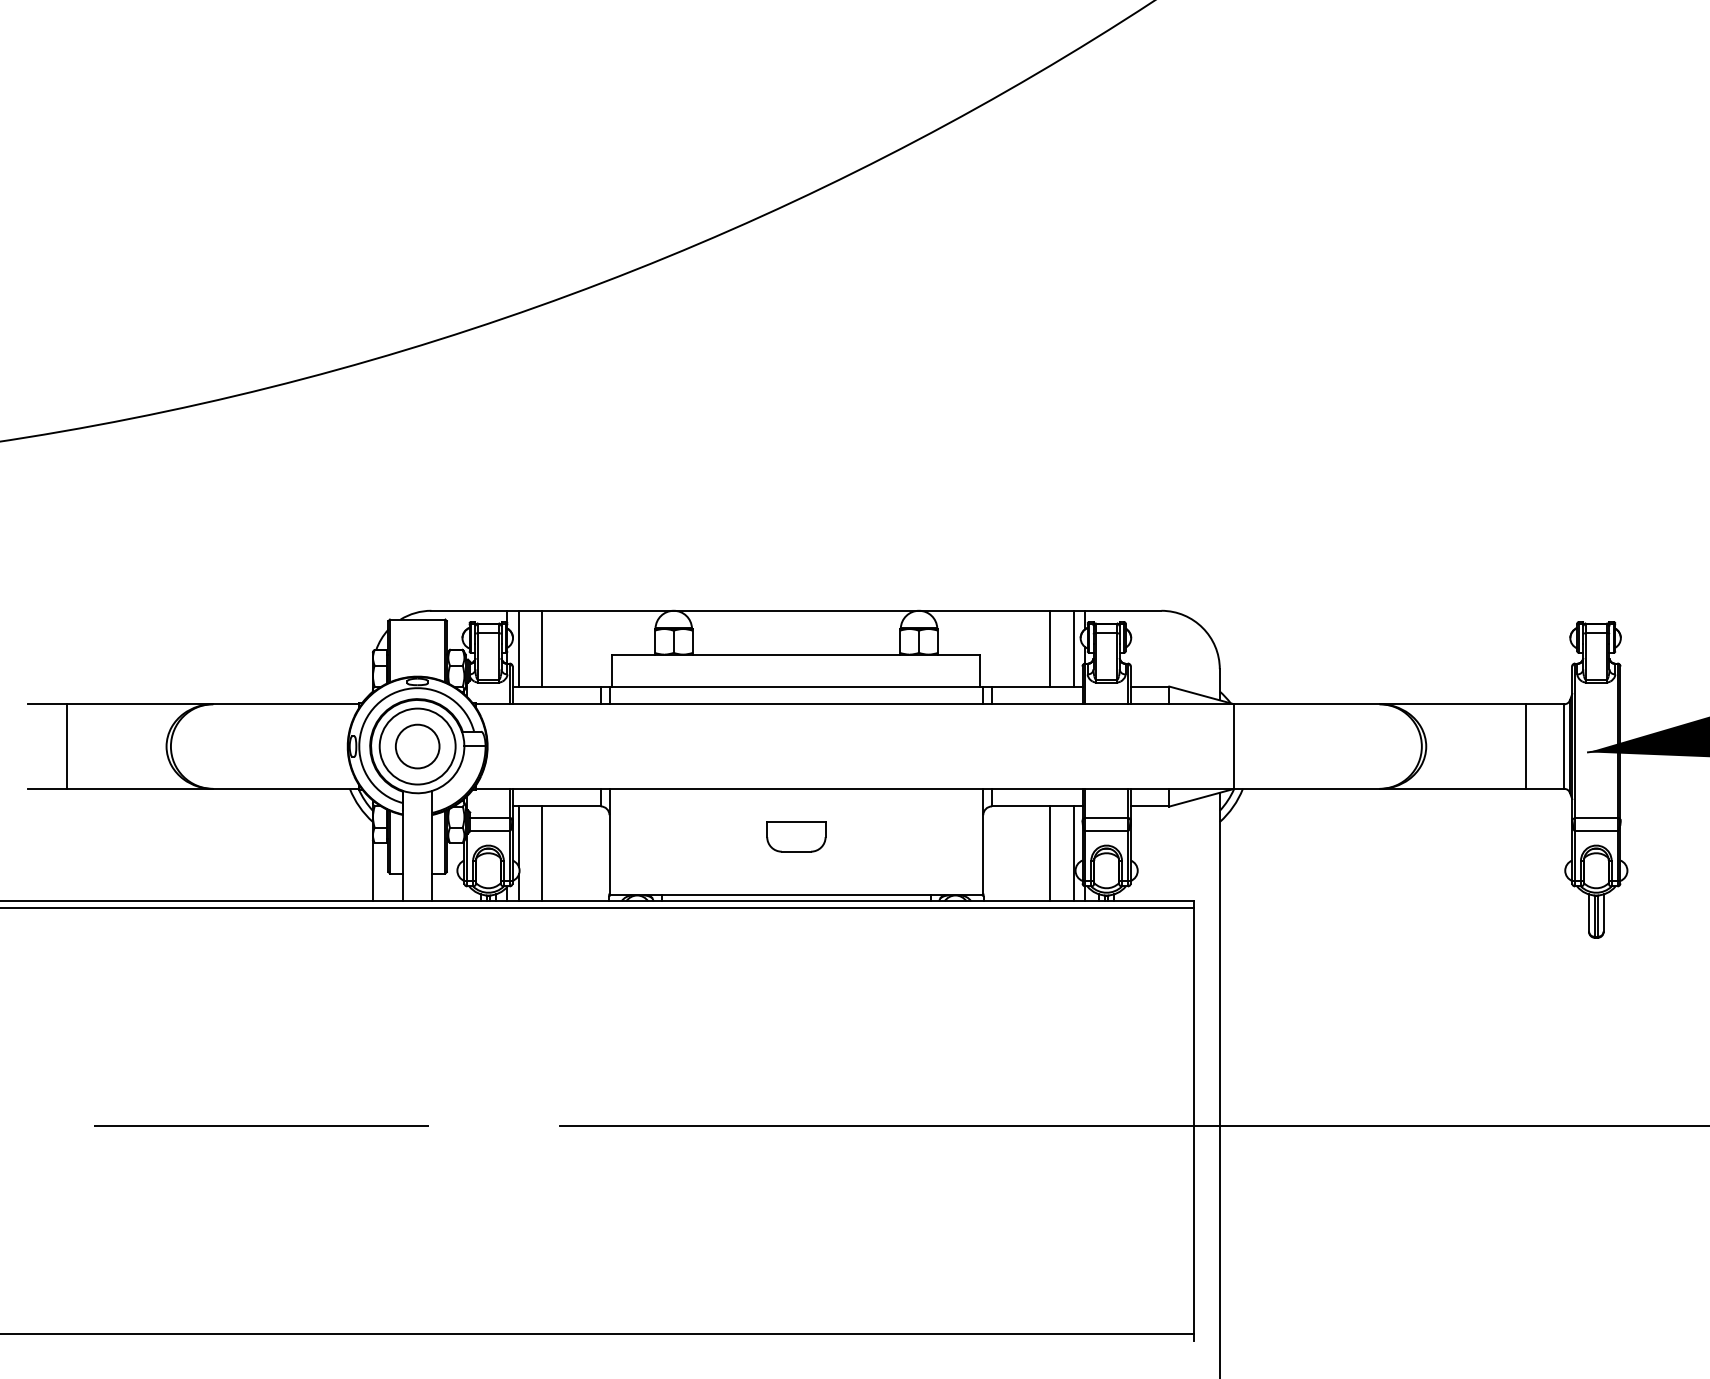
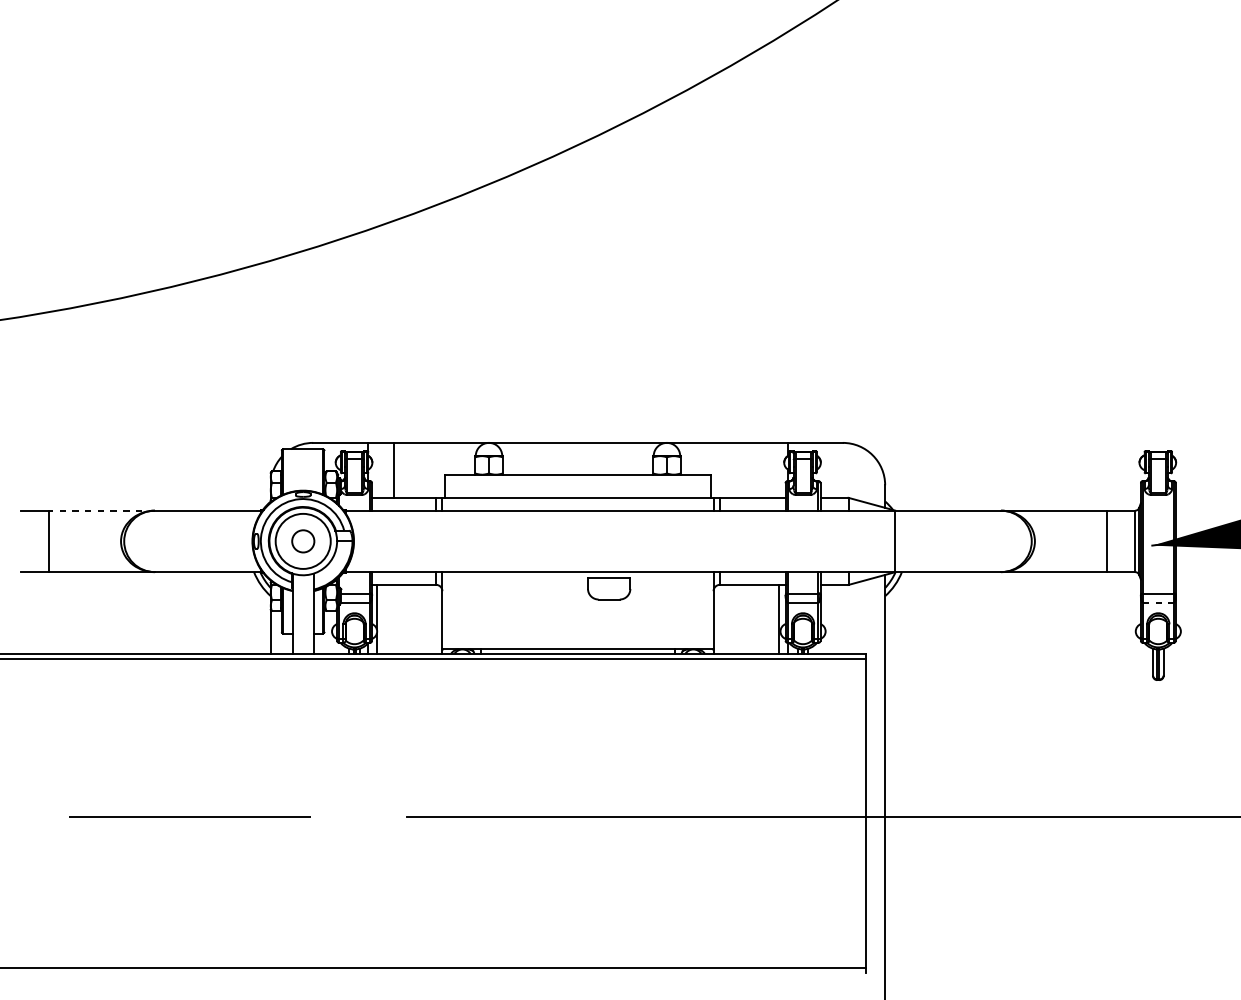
line: (519, 648) -> (377, 470), removed
line: (1050, 648) -> (762, 470), removed
line: (1073, 648) -> (779, 470), removed
line: (139, 704) -> (101, 510), solid -> dashed
circle: (417, 746) -> (303, 541), size x0.7
line: (1596, 831) -> (1158, 603), solid -> dashed
part: (796, 836) -> (609, 588), moved
line: (542, 853) -> (393, 618), removed
line: (1050, 853) -> (762, 618), removed

